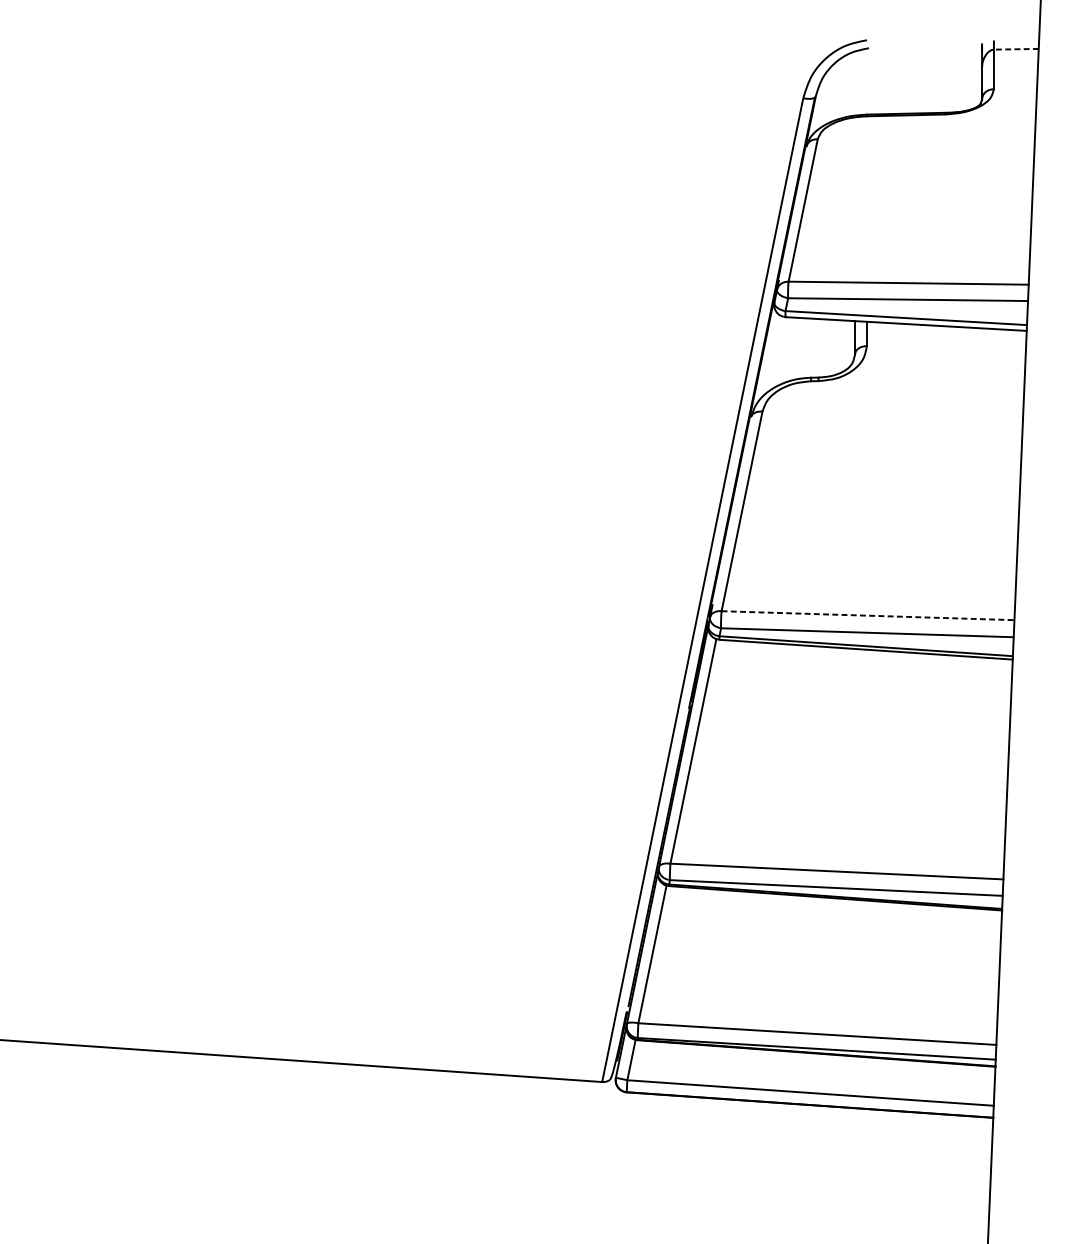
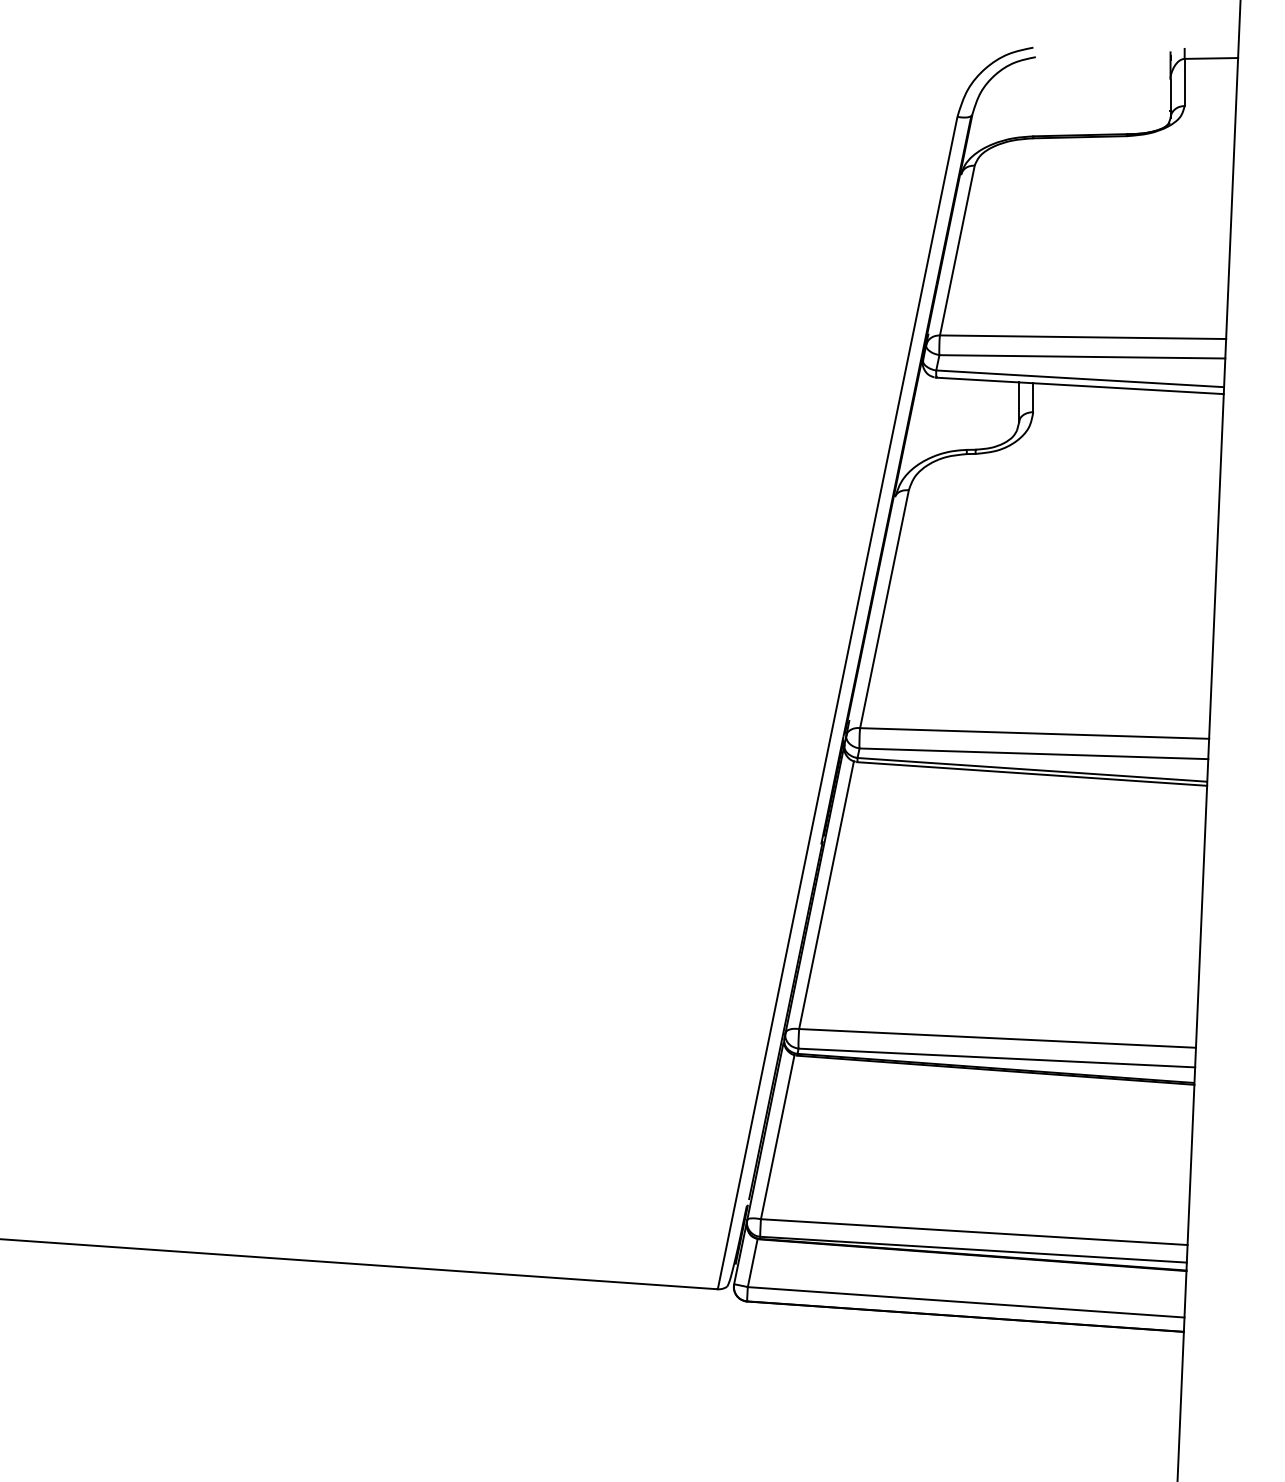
line: (1016, 49) -> (1211, 58), dashed -> solid
line: (867, 615) -> (1034, 733), dashed -> solid

